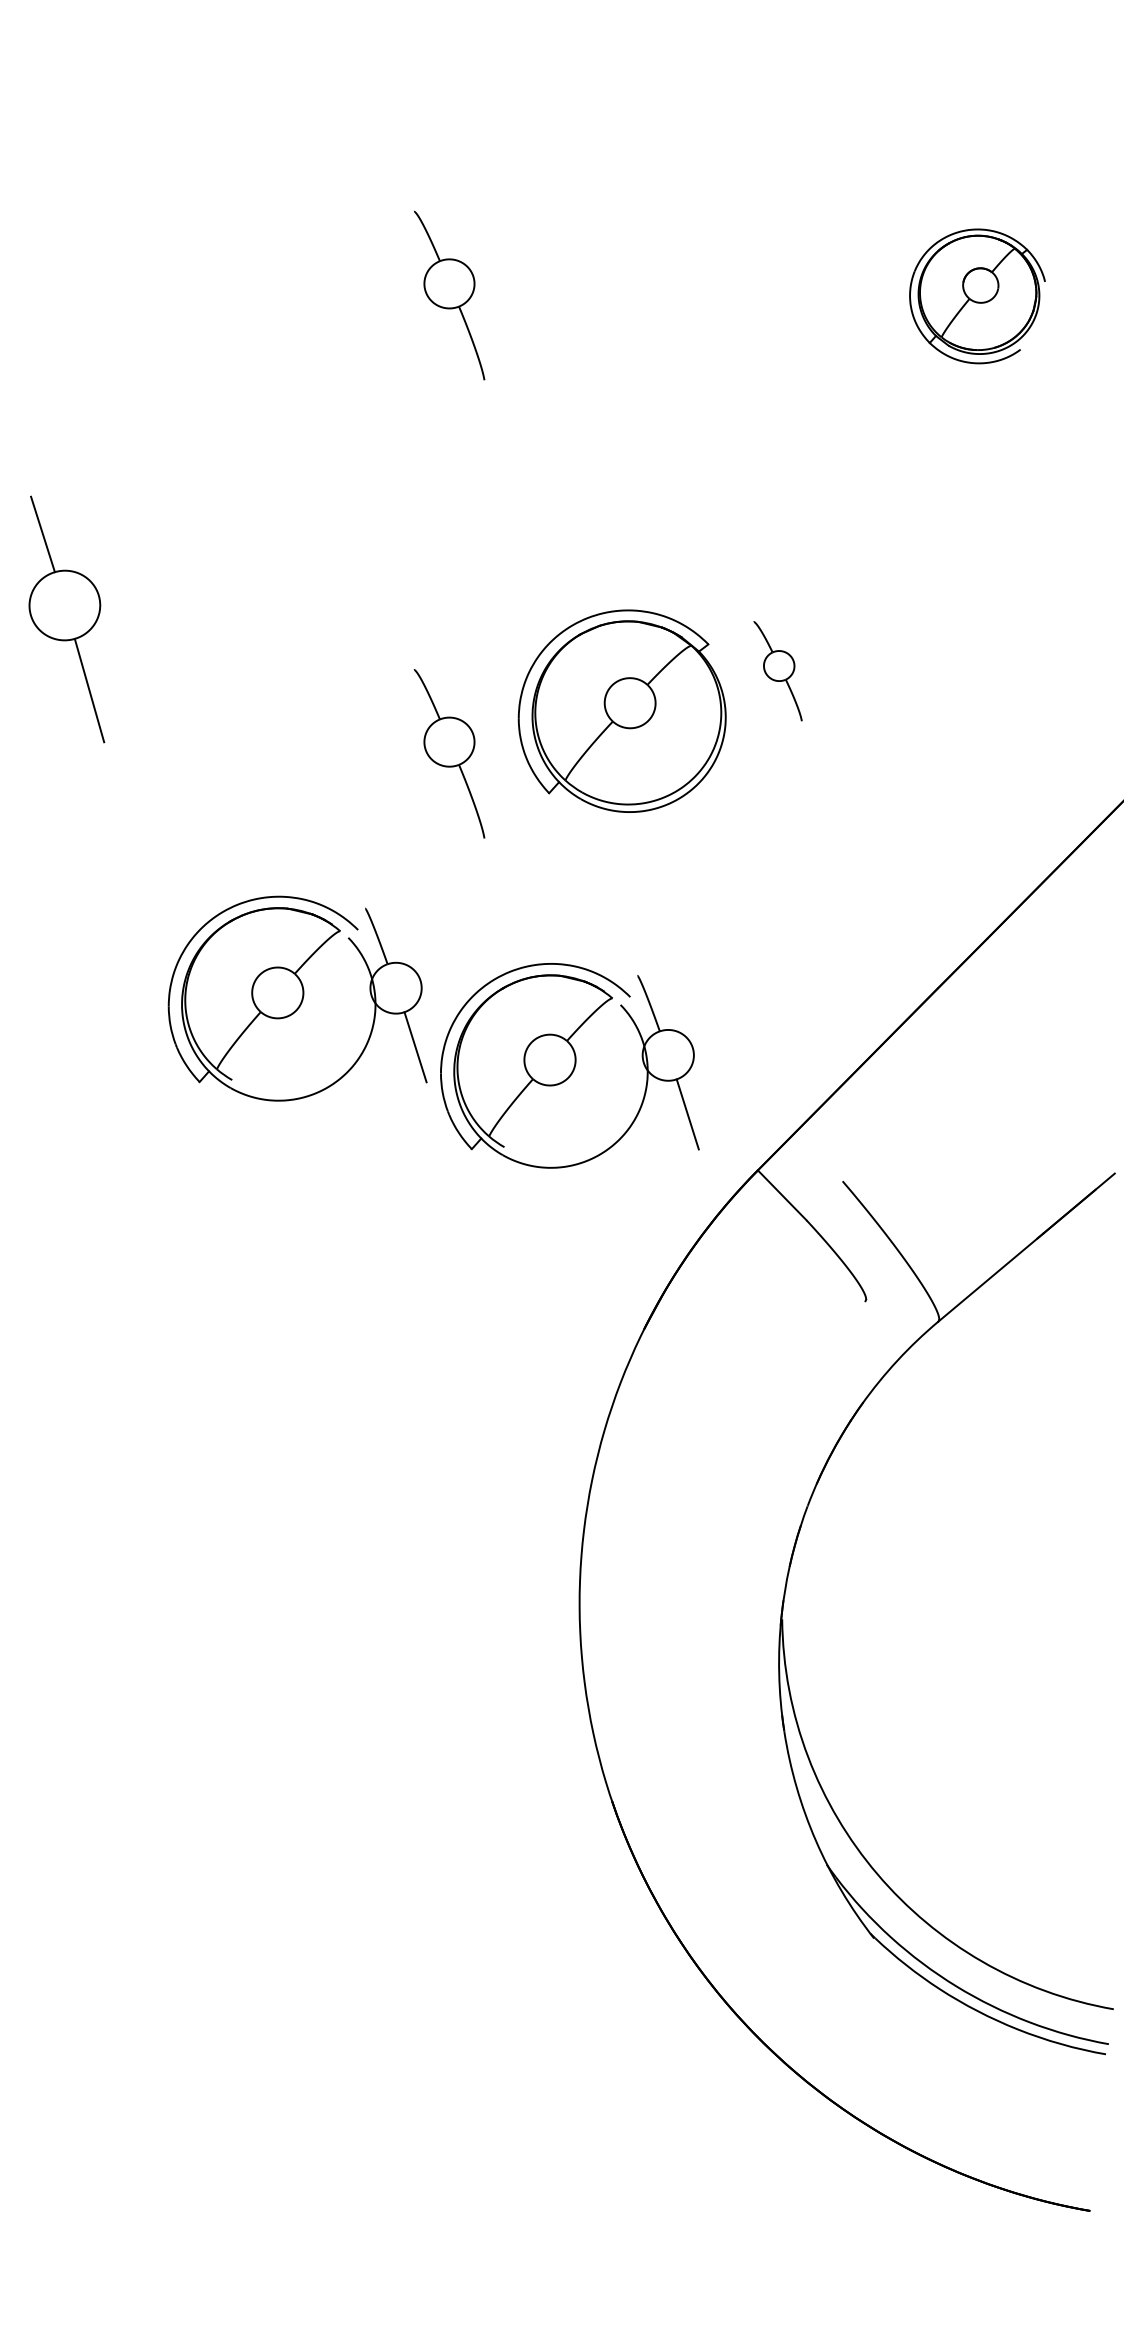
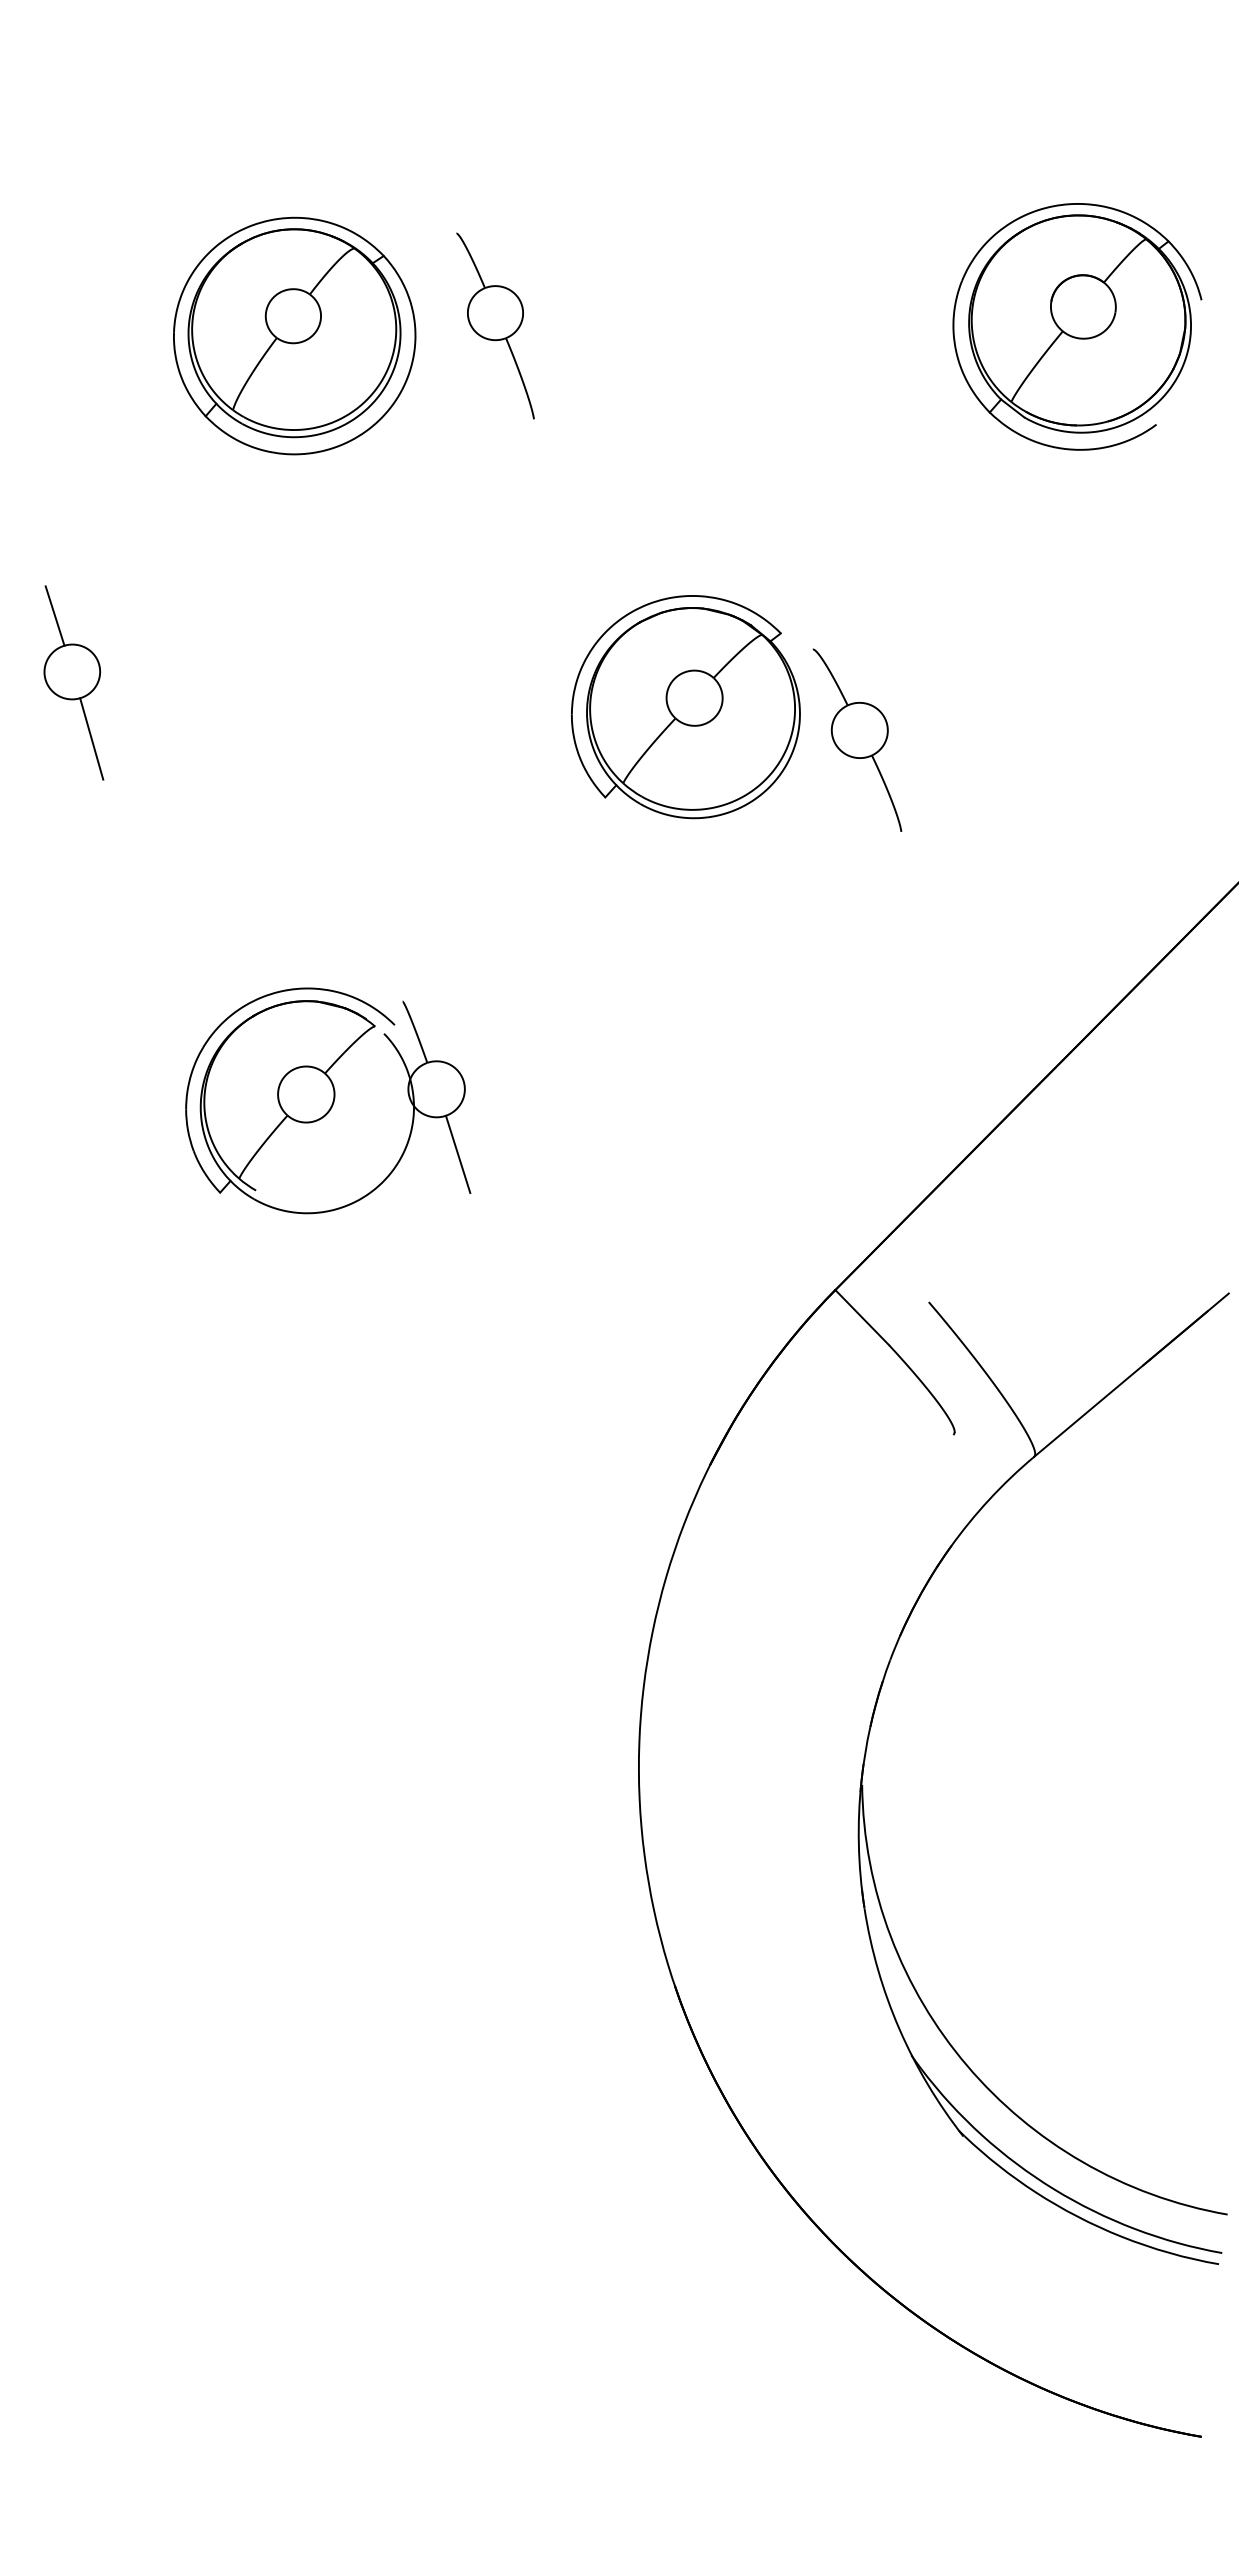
part: (977, 296) -> (1077, 326), size x1.67
part: (267, 304) -> (294, 335), added
part: (66, 619) -> (73, 682), size x0.71
part: (777, 670) -> (857, 739), size x1.67
part: (621, 711) -> (685, 707), moved
part: (449, 753) -> (495, 830), removed
part: (570, 1065) -> (628, 1174), removed

